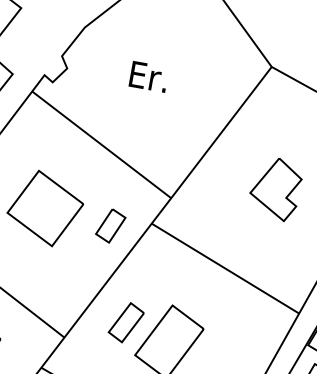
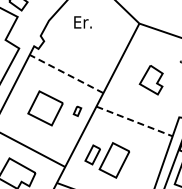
text: (147, 76) -> (82, 22), moved
line: (101, 145) -> (66, 74), solid -> dashed
part: (110, 226) -> (77, 111), size x0.6
line: (225, 268) -> (134, 121), solid -> dashed

